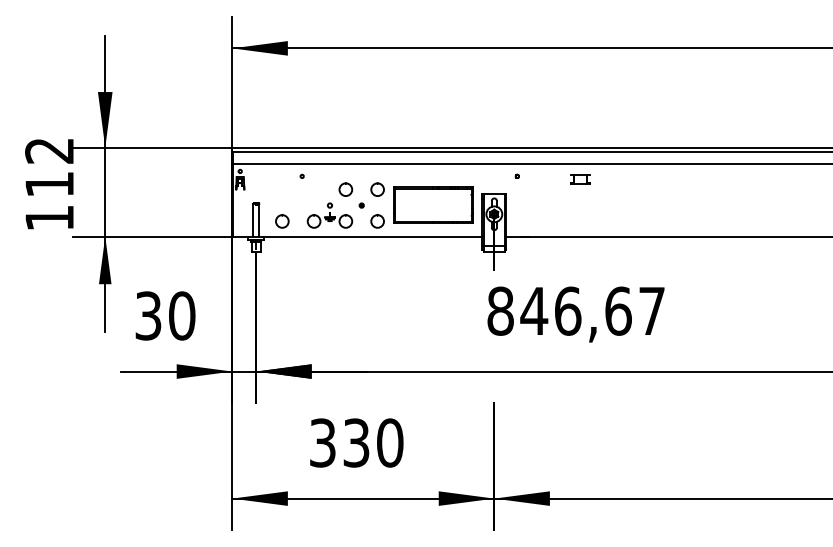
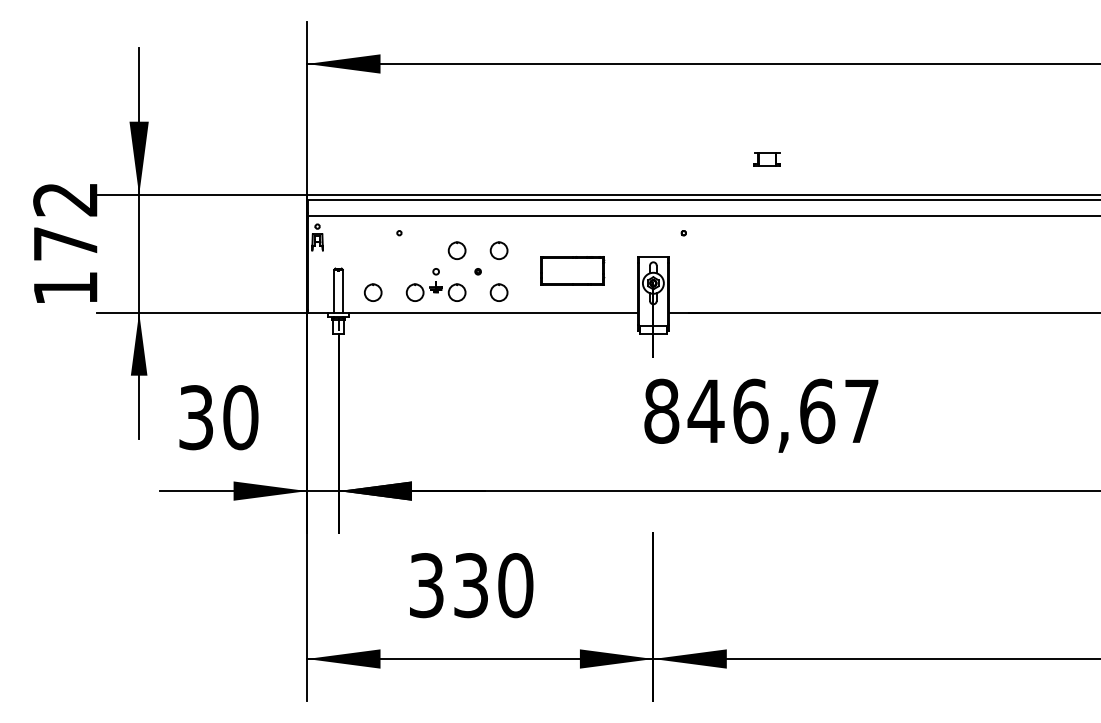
part: (580, 179) -> (767, 159), moved
text: (49, 184) -> (65, 243), 112 -> 172
part: (433, 204) -> (572, 270), size x0.6

